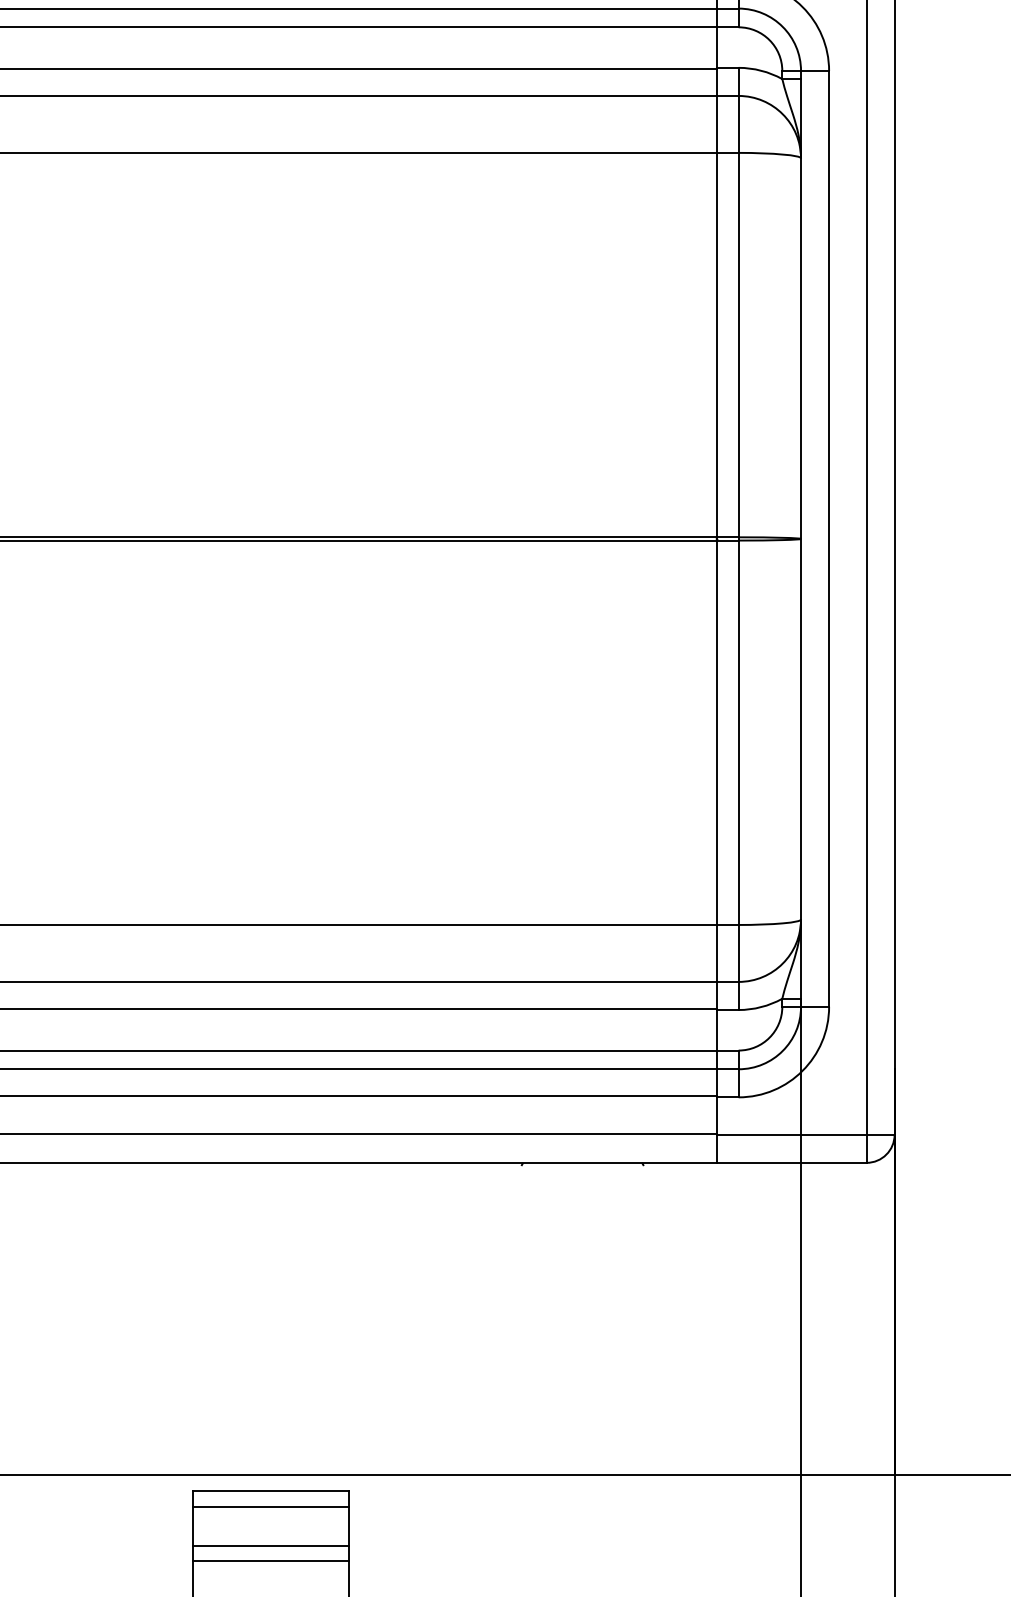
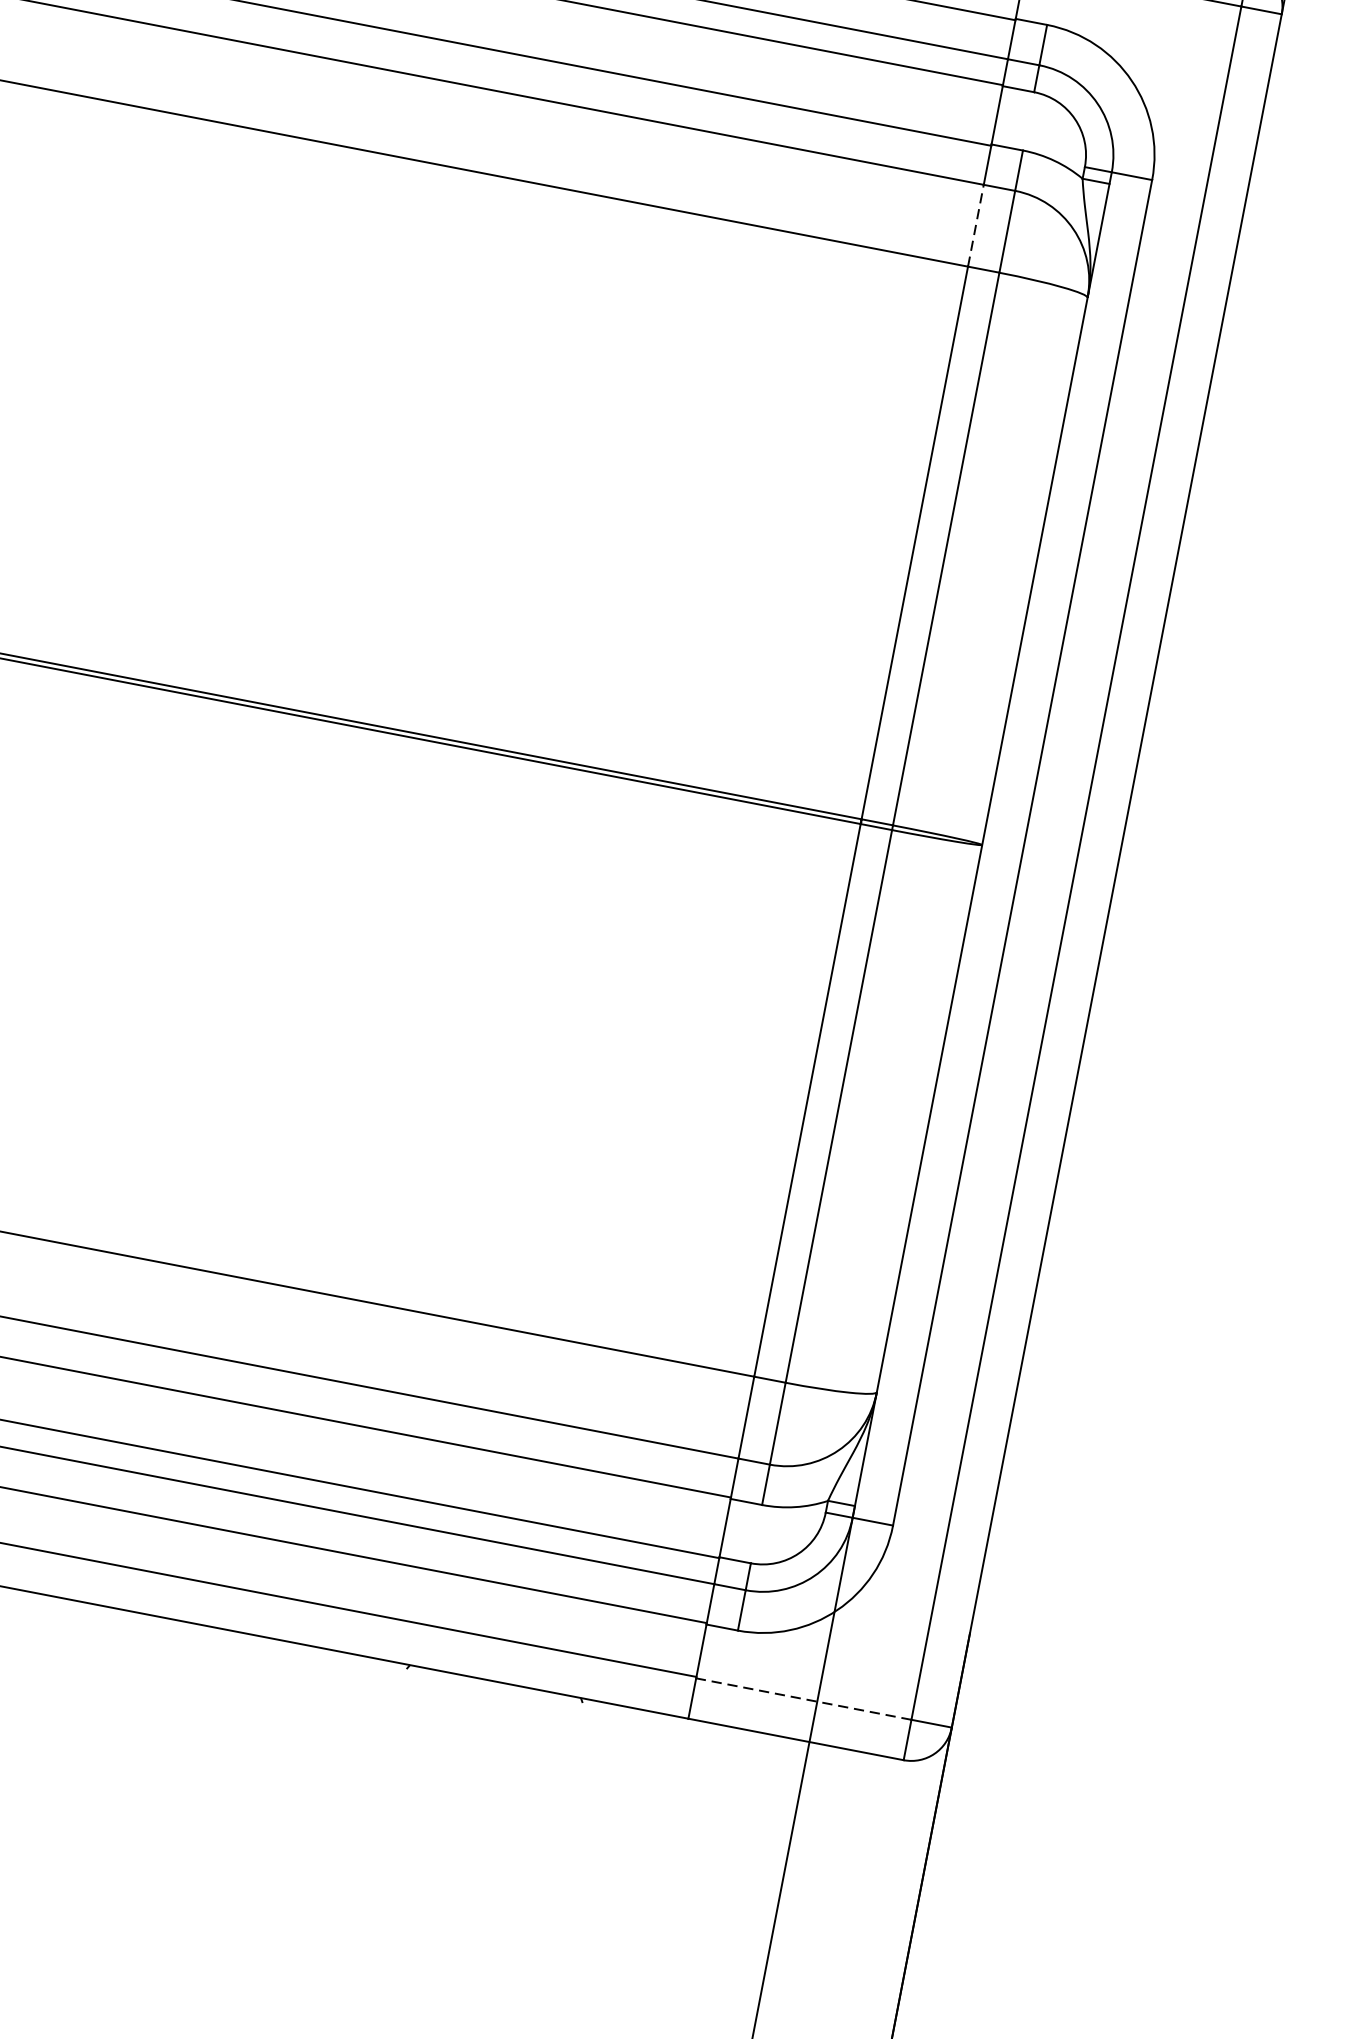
line: (716, 123) -> (975, 224), solid -> dashed
line: (791, 1134) -> (803, 1698), solid -> dashed

